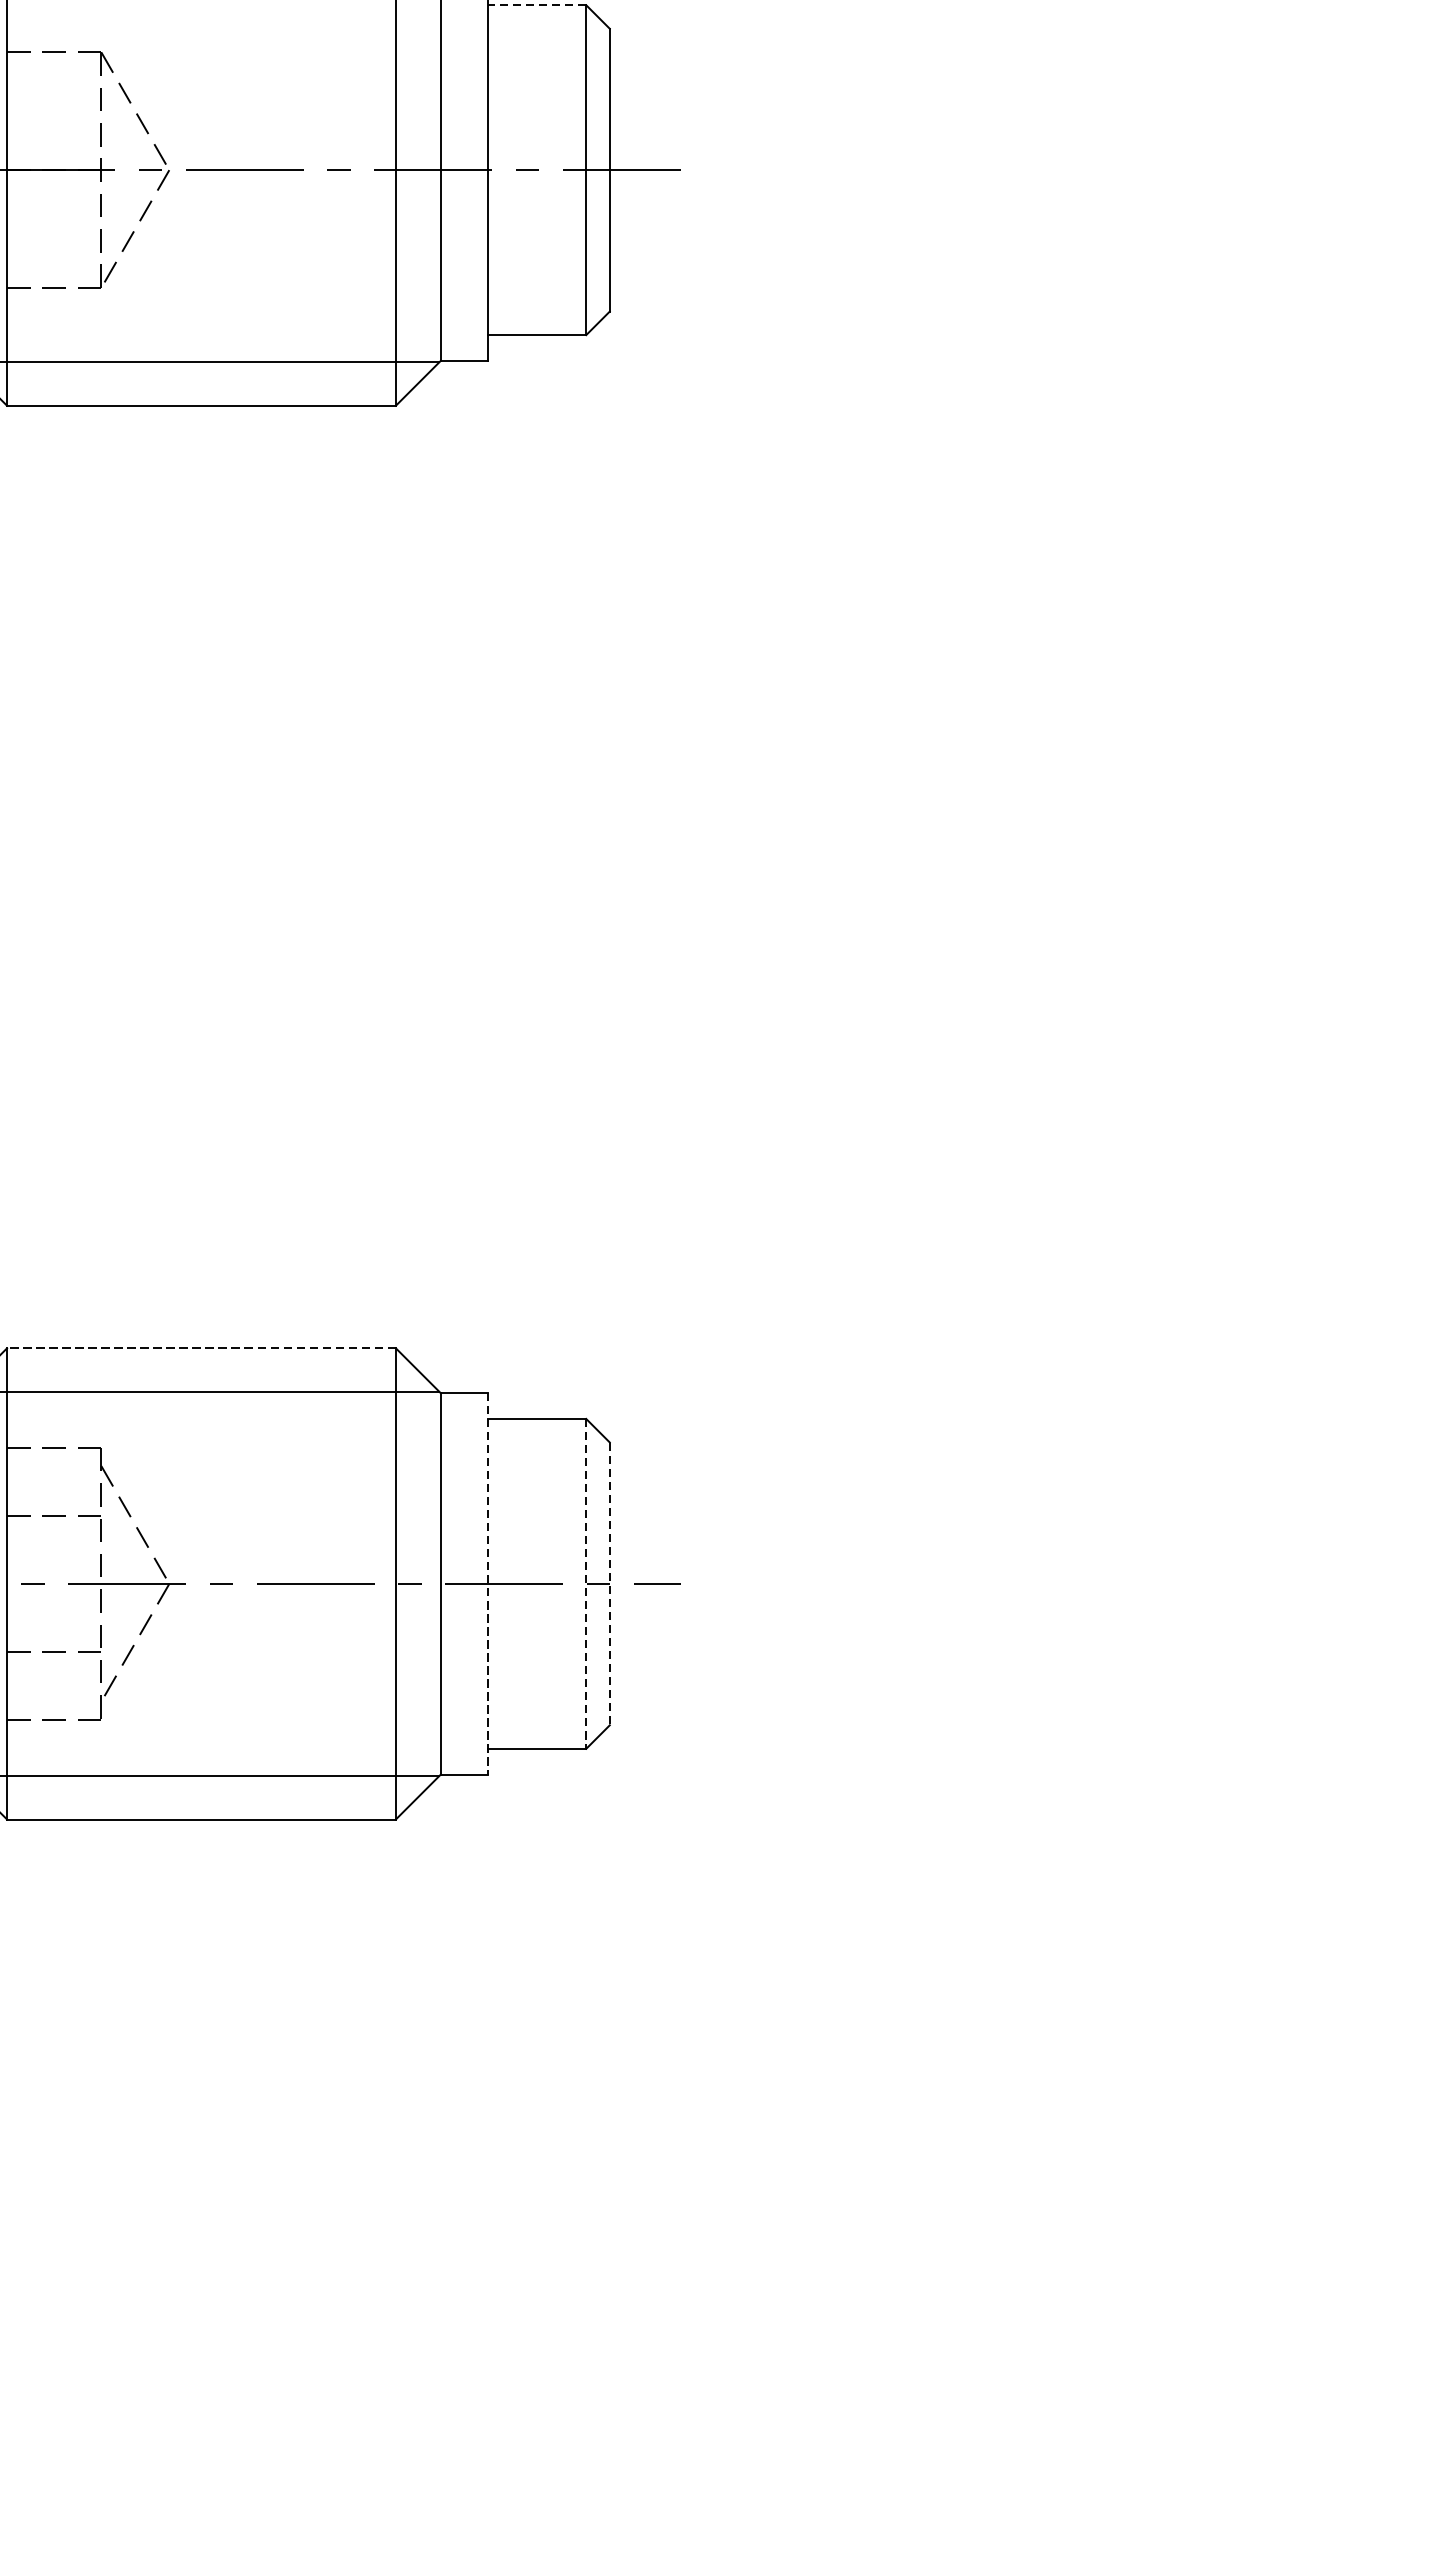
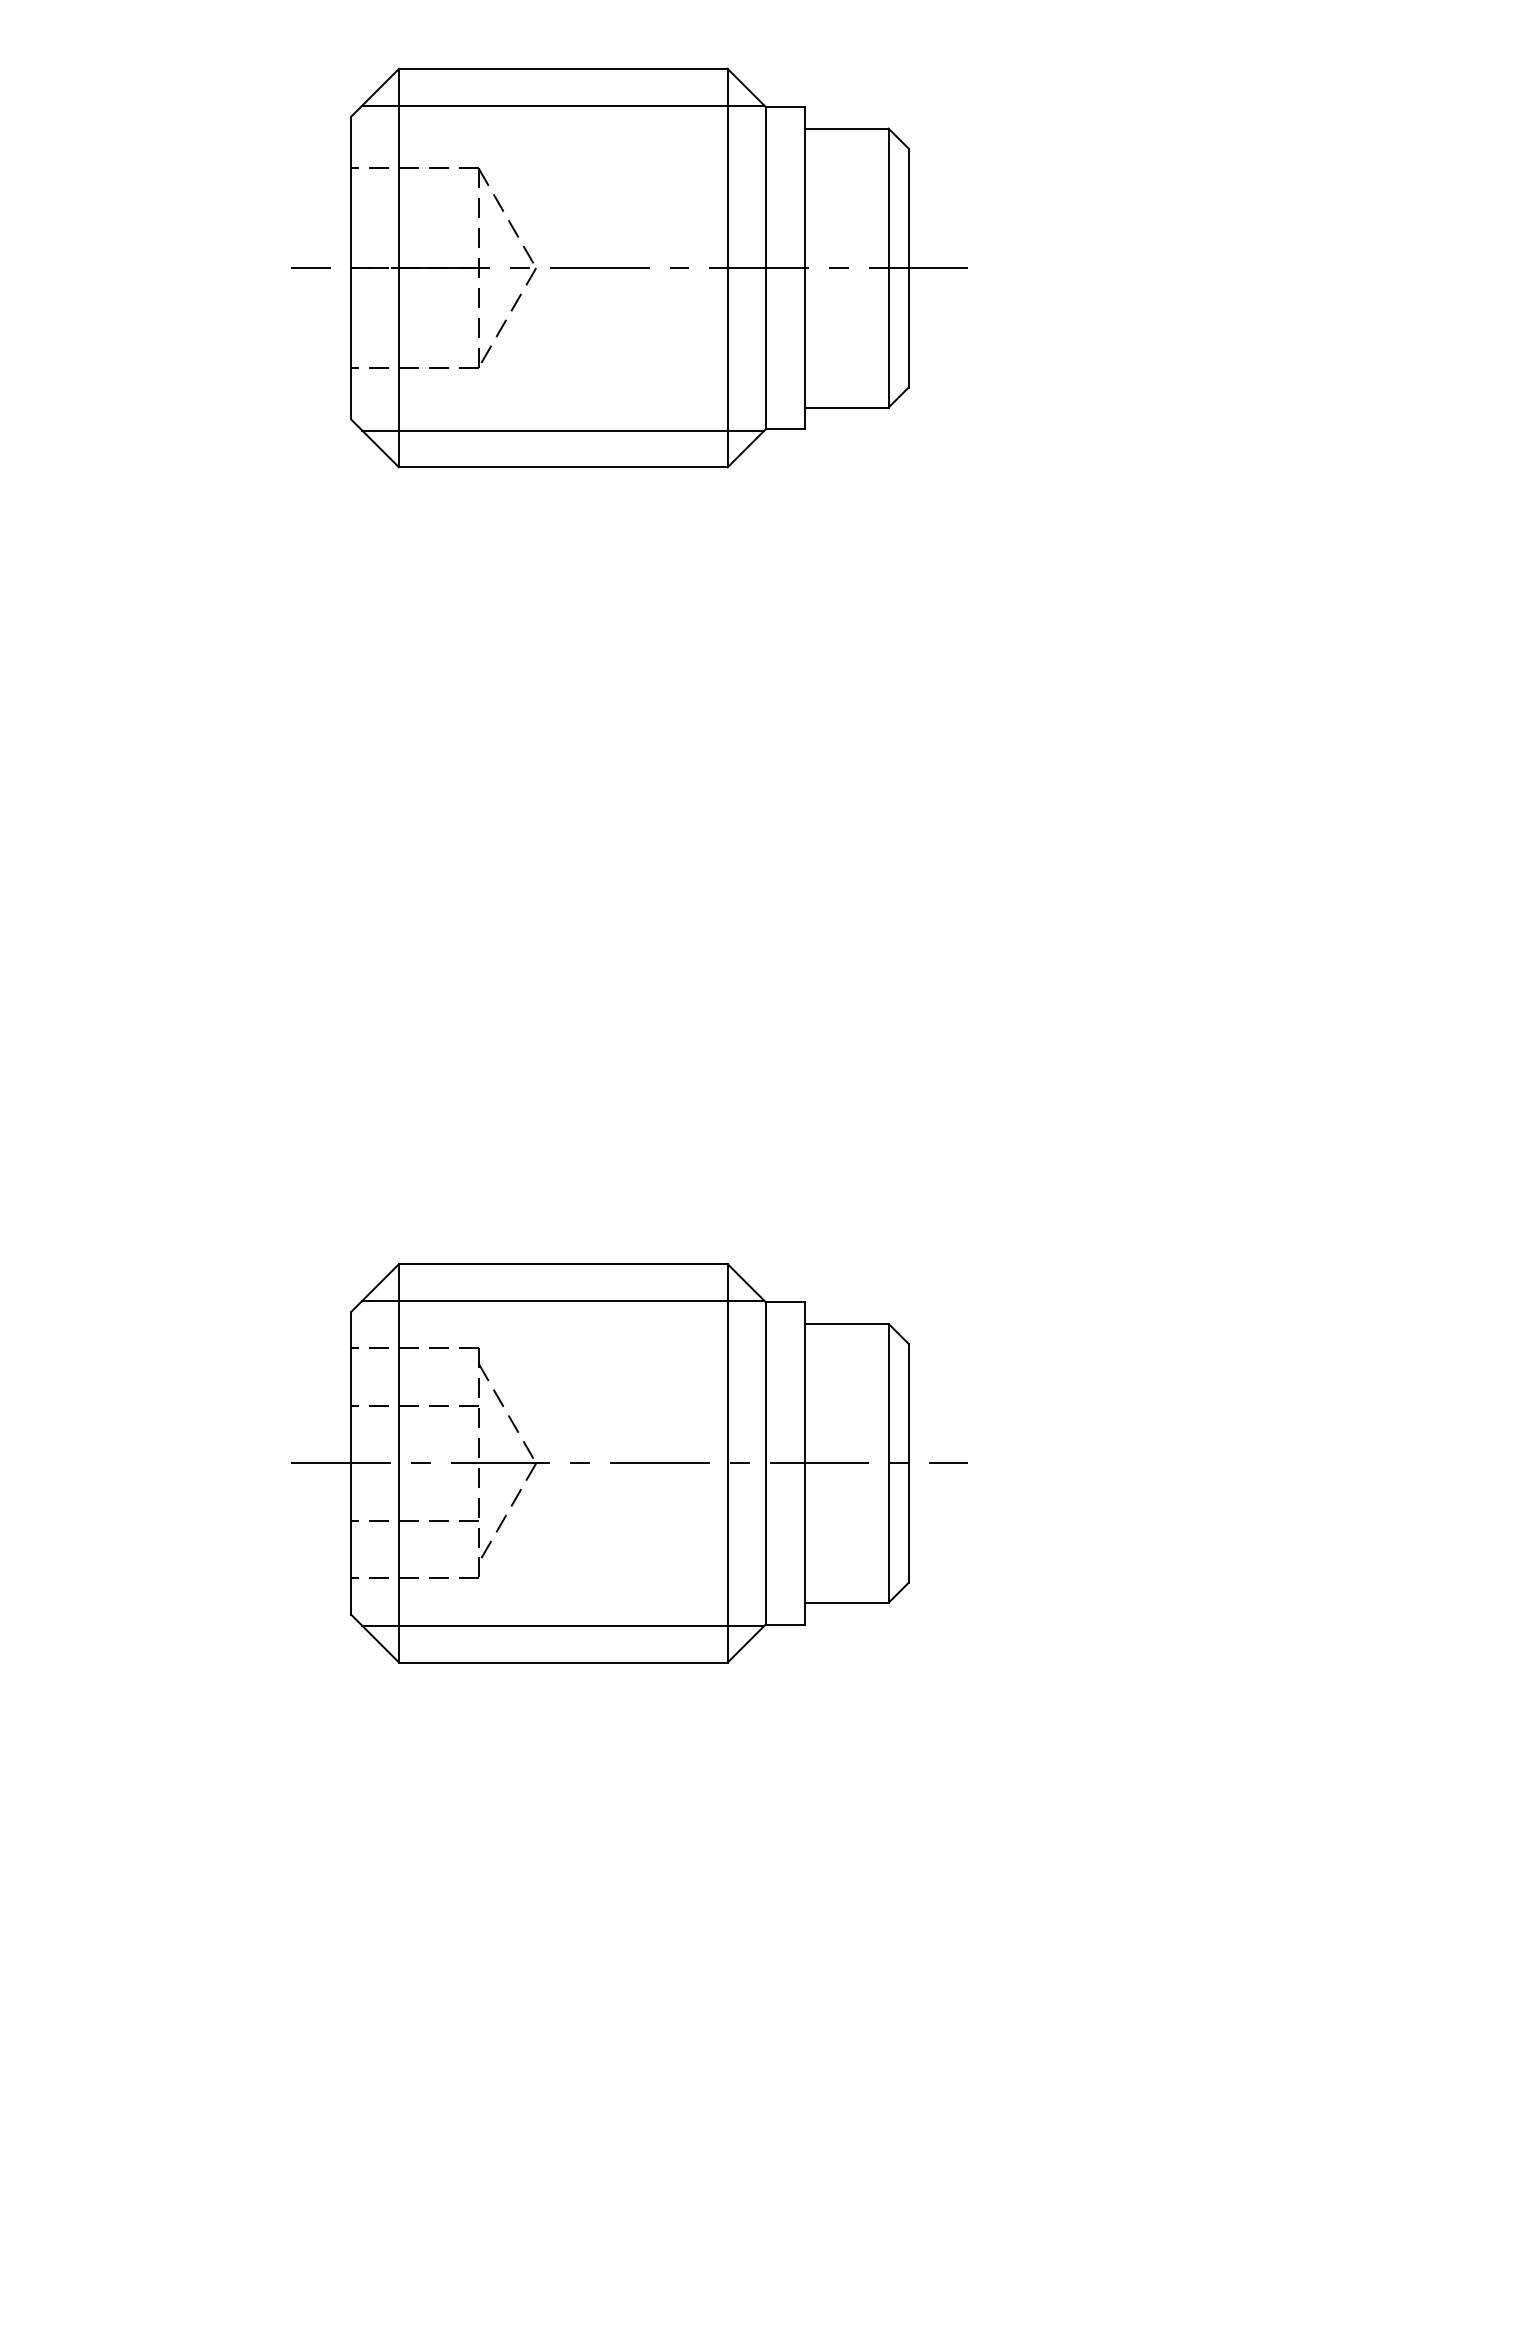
line: (537, 5) -> (847, 128), dashed -> solid
line: (200, 1348) -> (562, 1264), dashed -> solid
line: (487, 1584) -> (805, 1463), dashed -> solid
line: (586, 1584) -> (888, 1463), dashed -> solid
line: (609, 1584) -> (908, 1463), dashed -> solid

